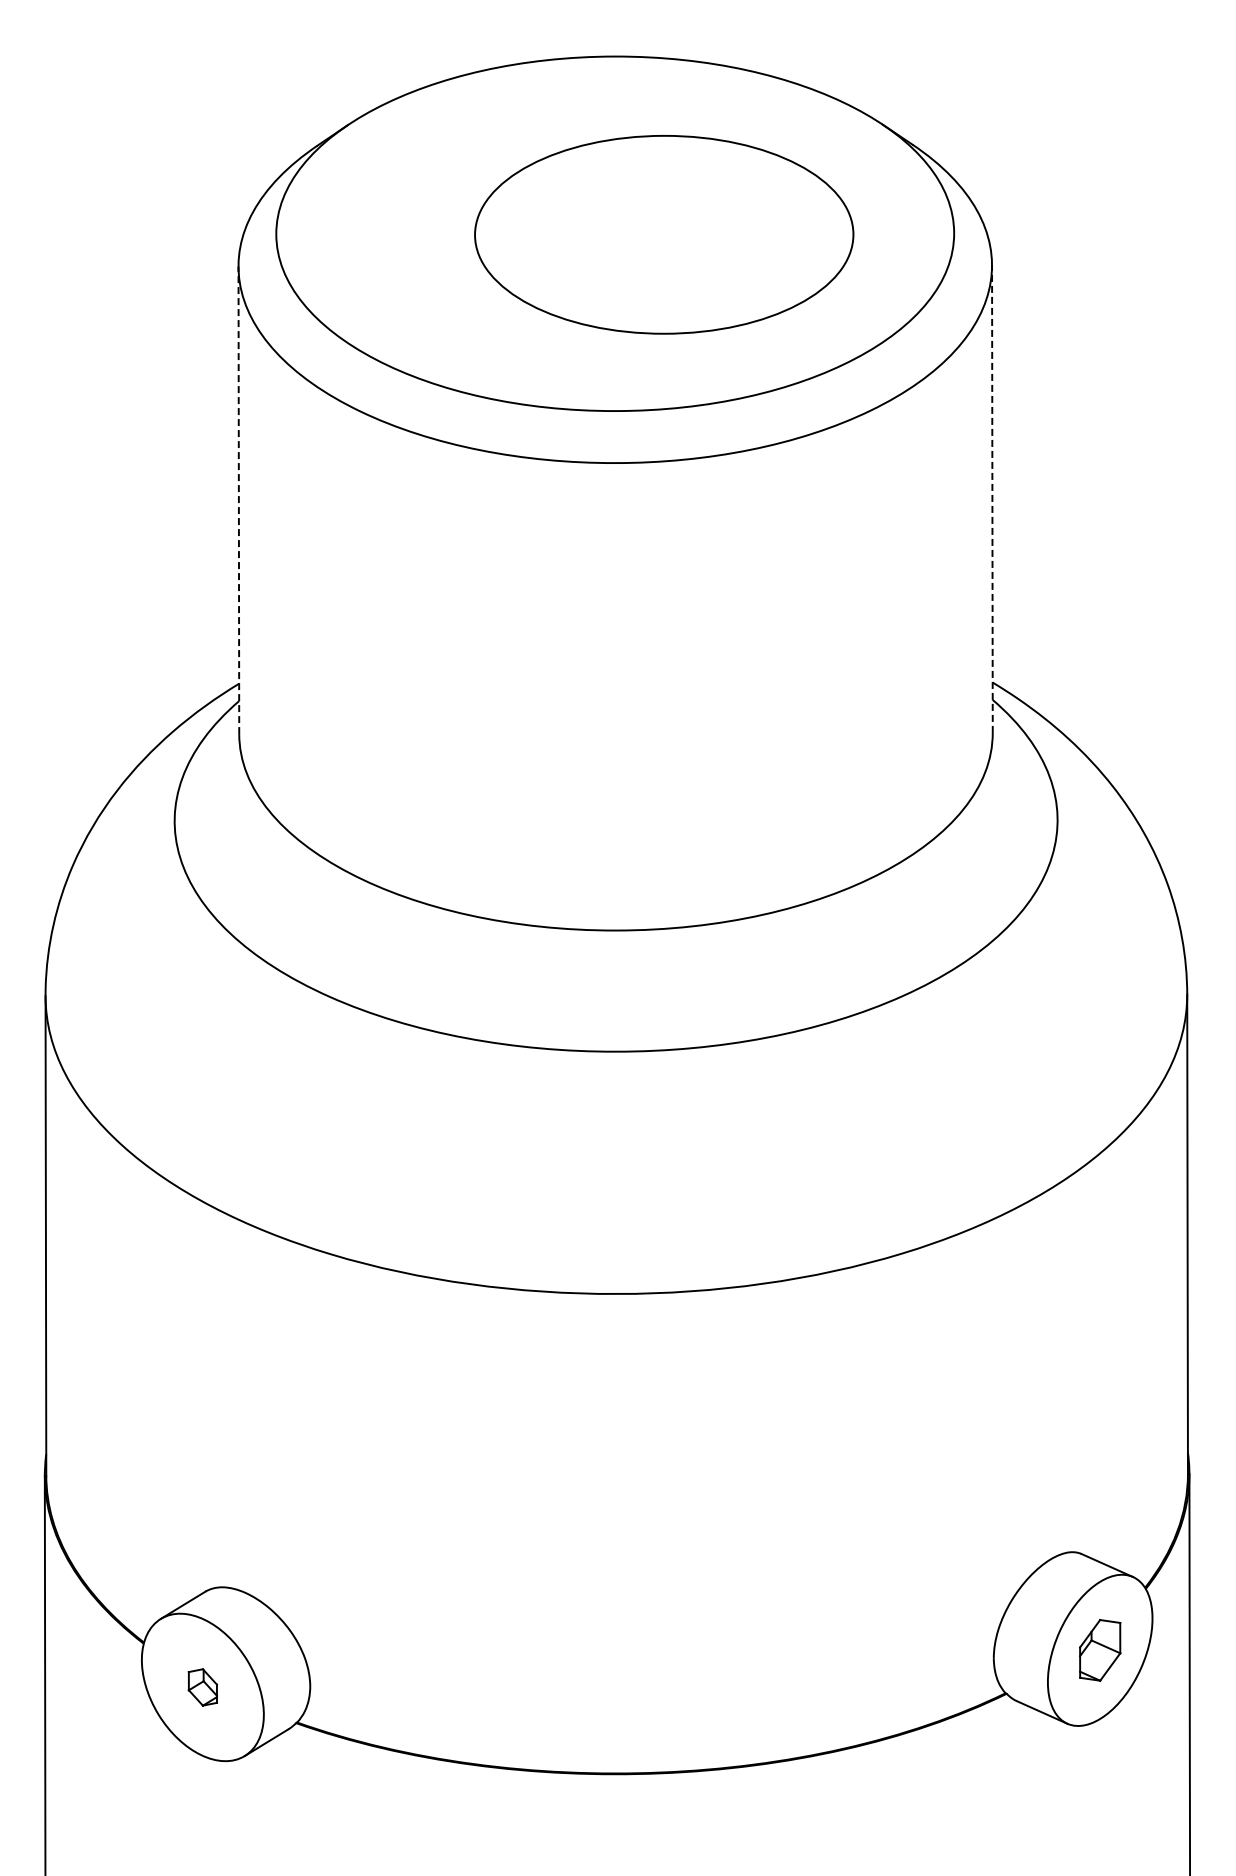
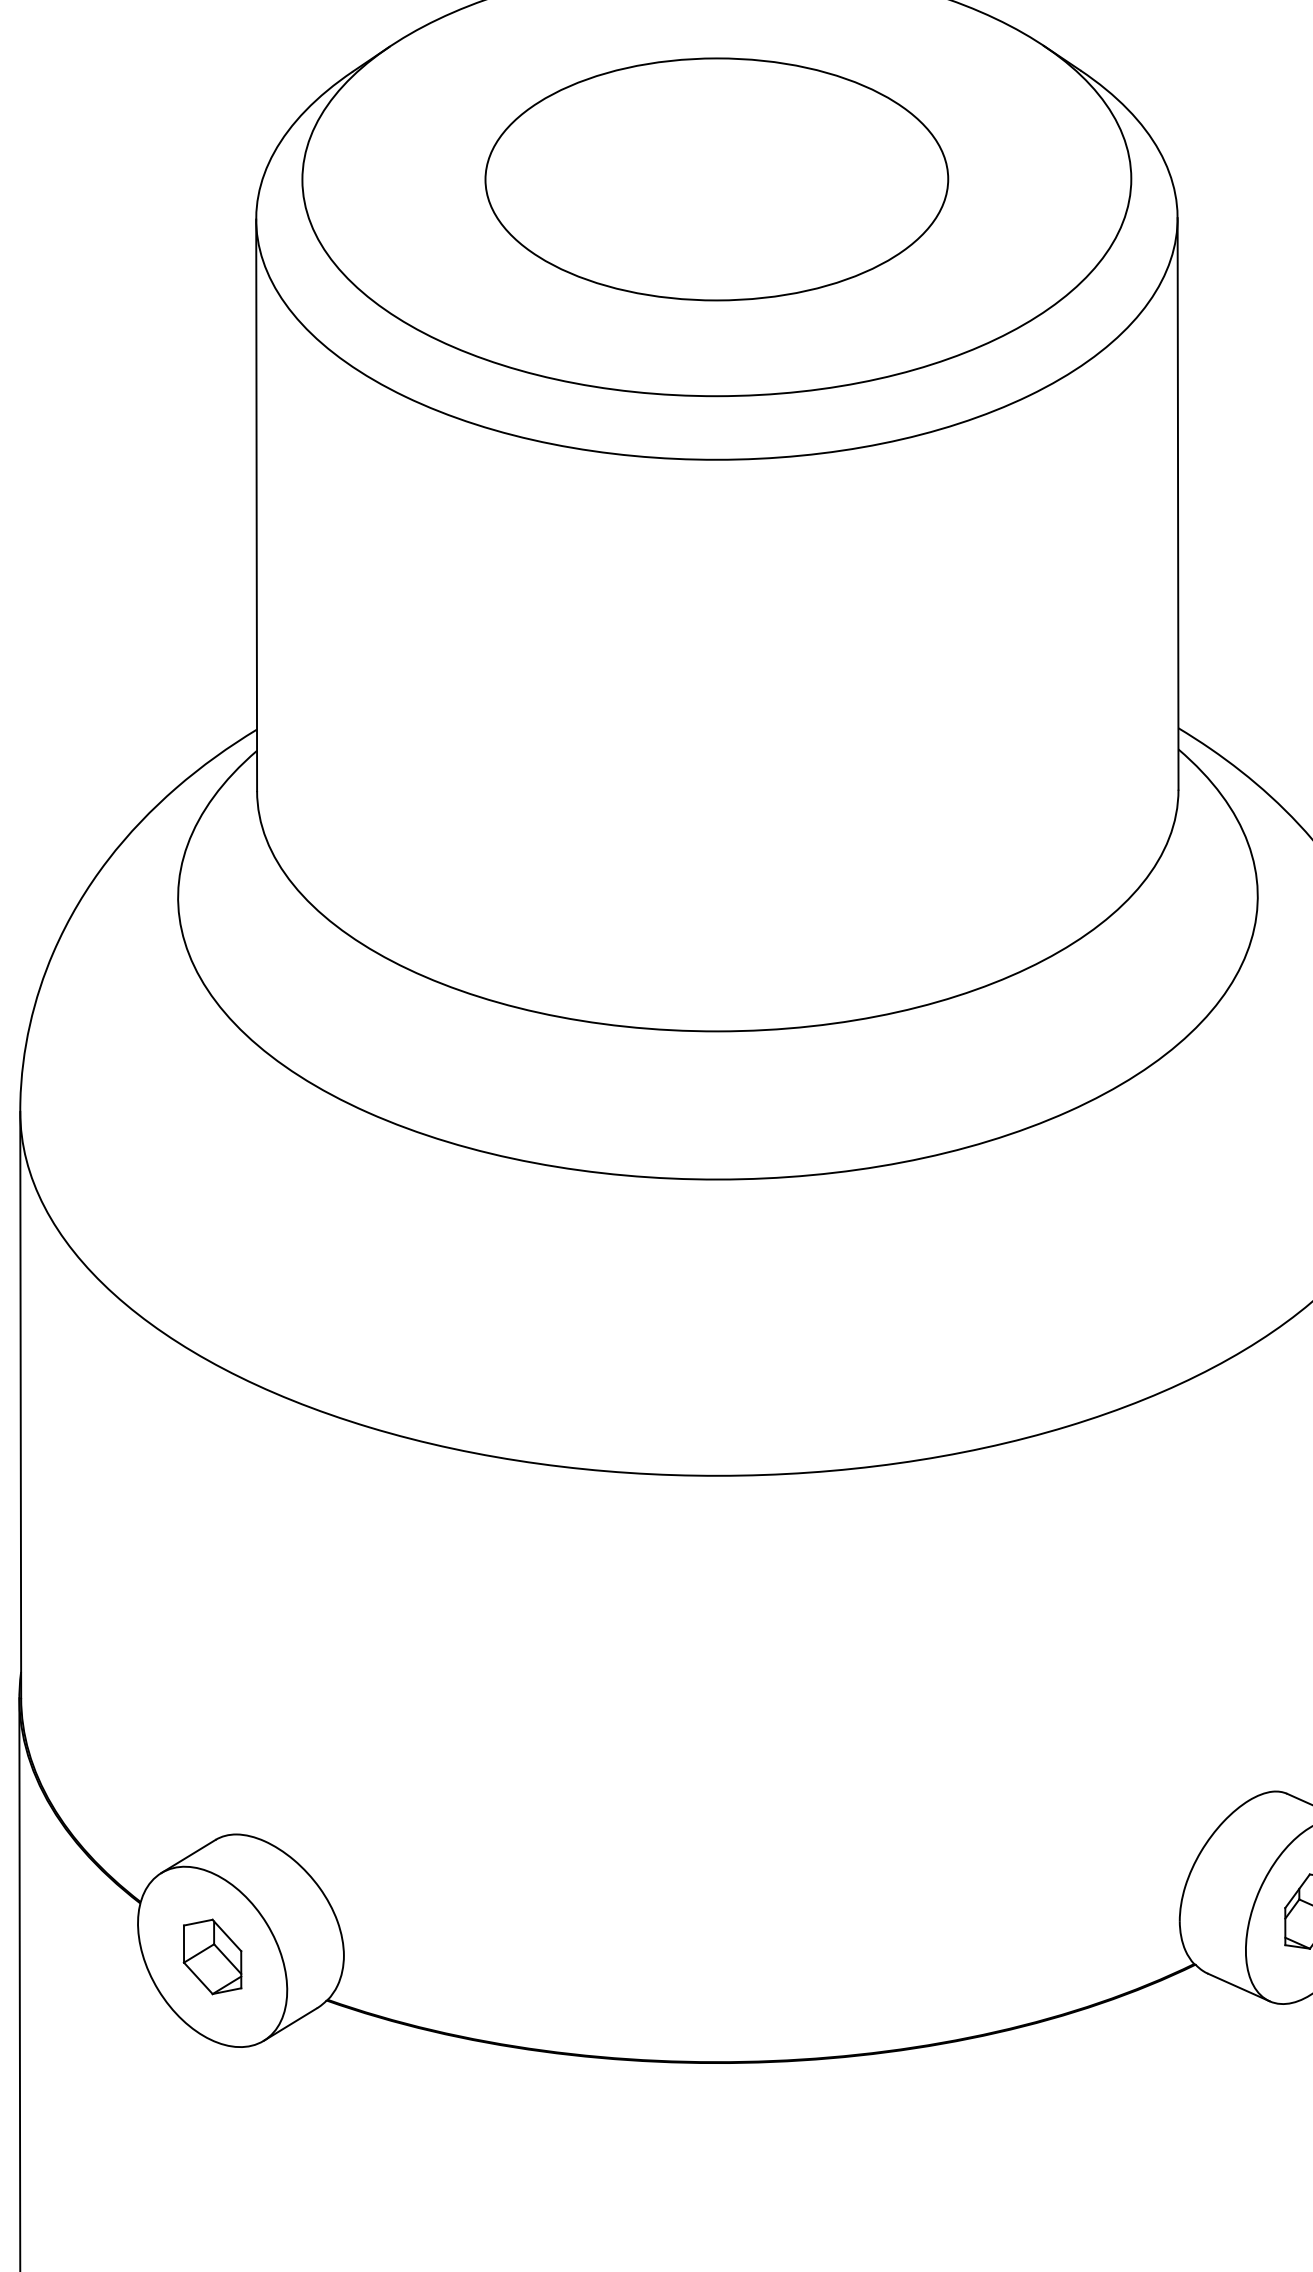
part: (664, 234) -> (717, 179), moved
line: (992, 499) -> (1178, 504), dashed -> solid
line: (238, 500) -> (256, 505), dashed -> solid
part: (202, 1687) -> (212, 1957), size x1.67

